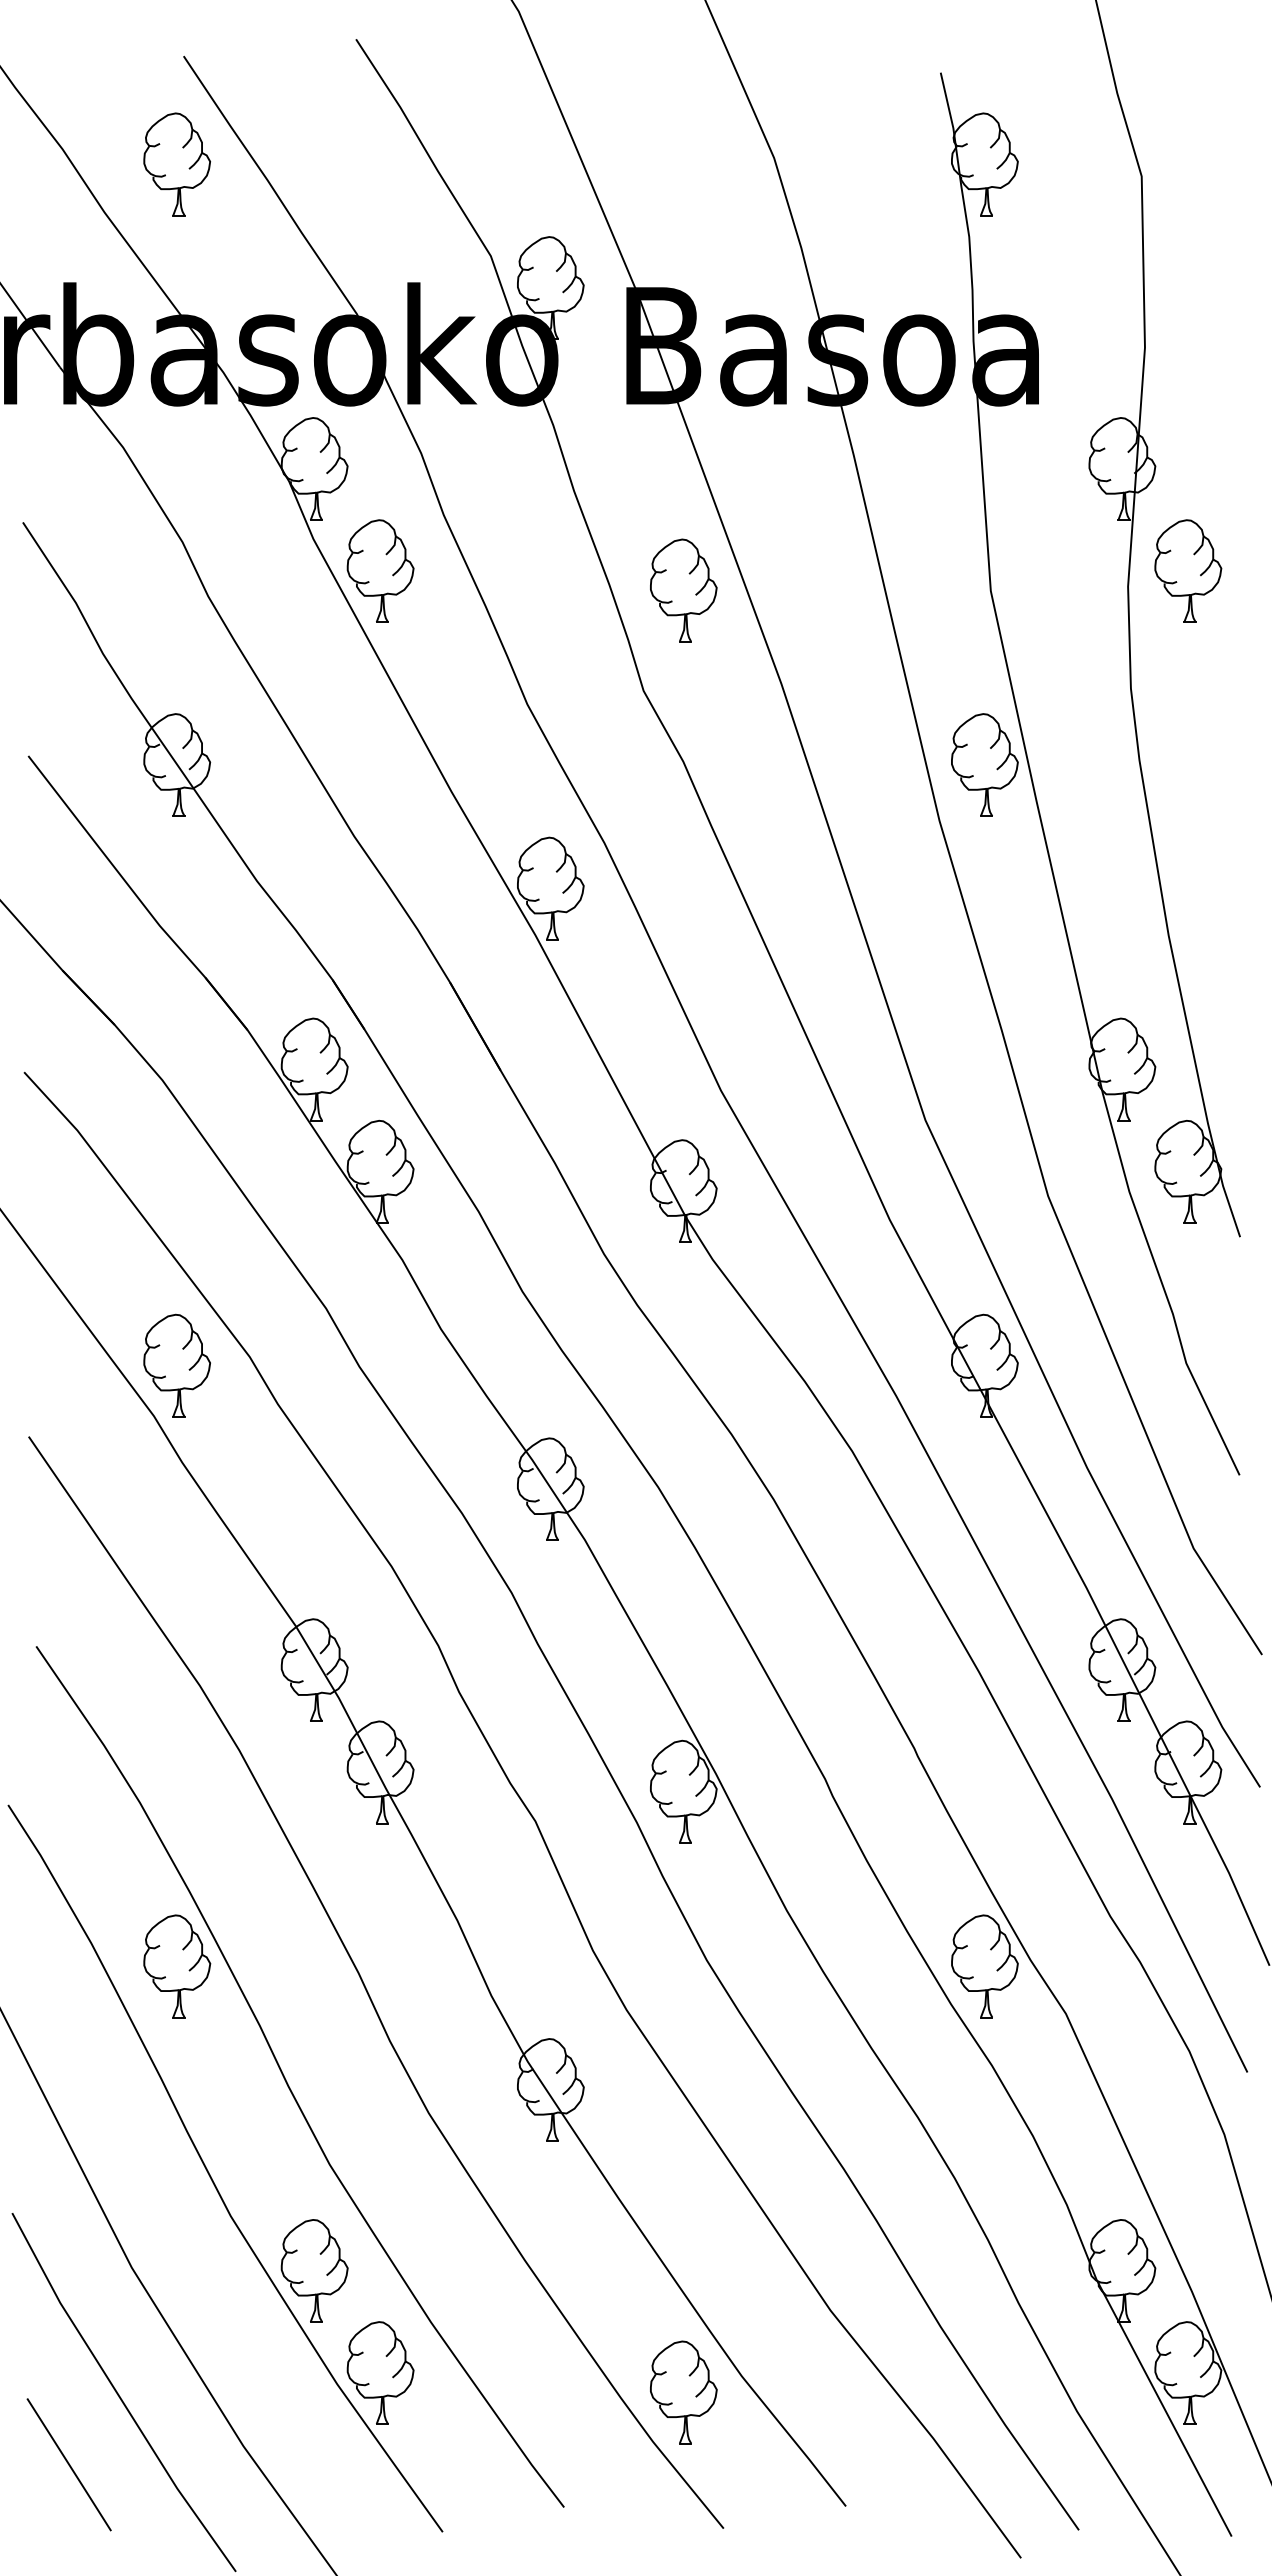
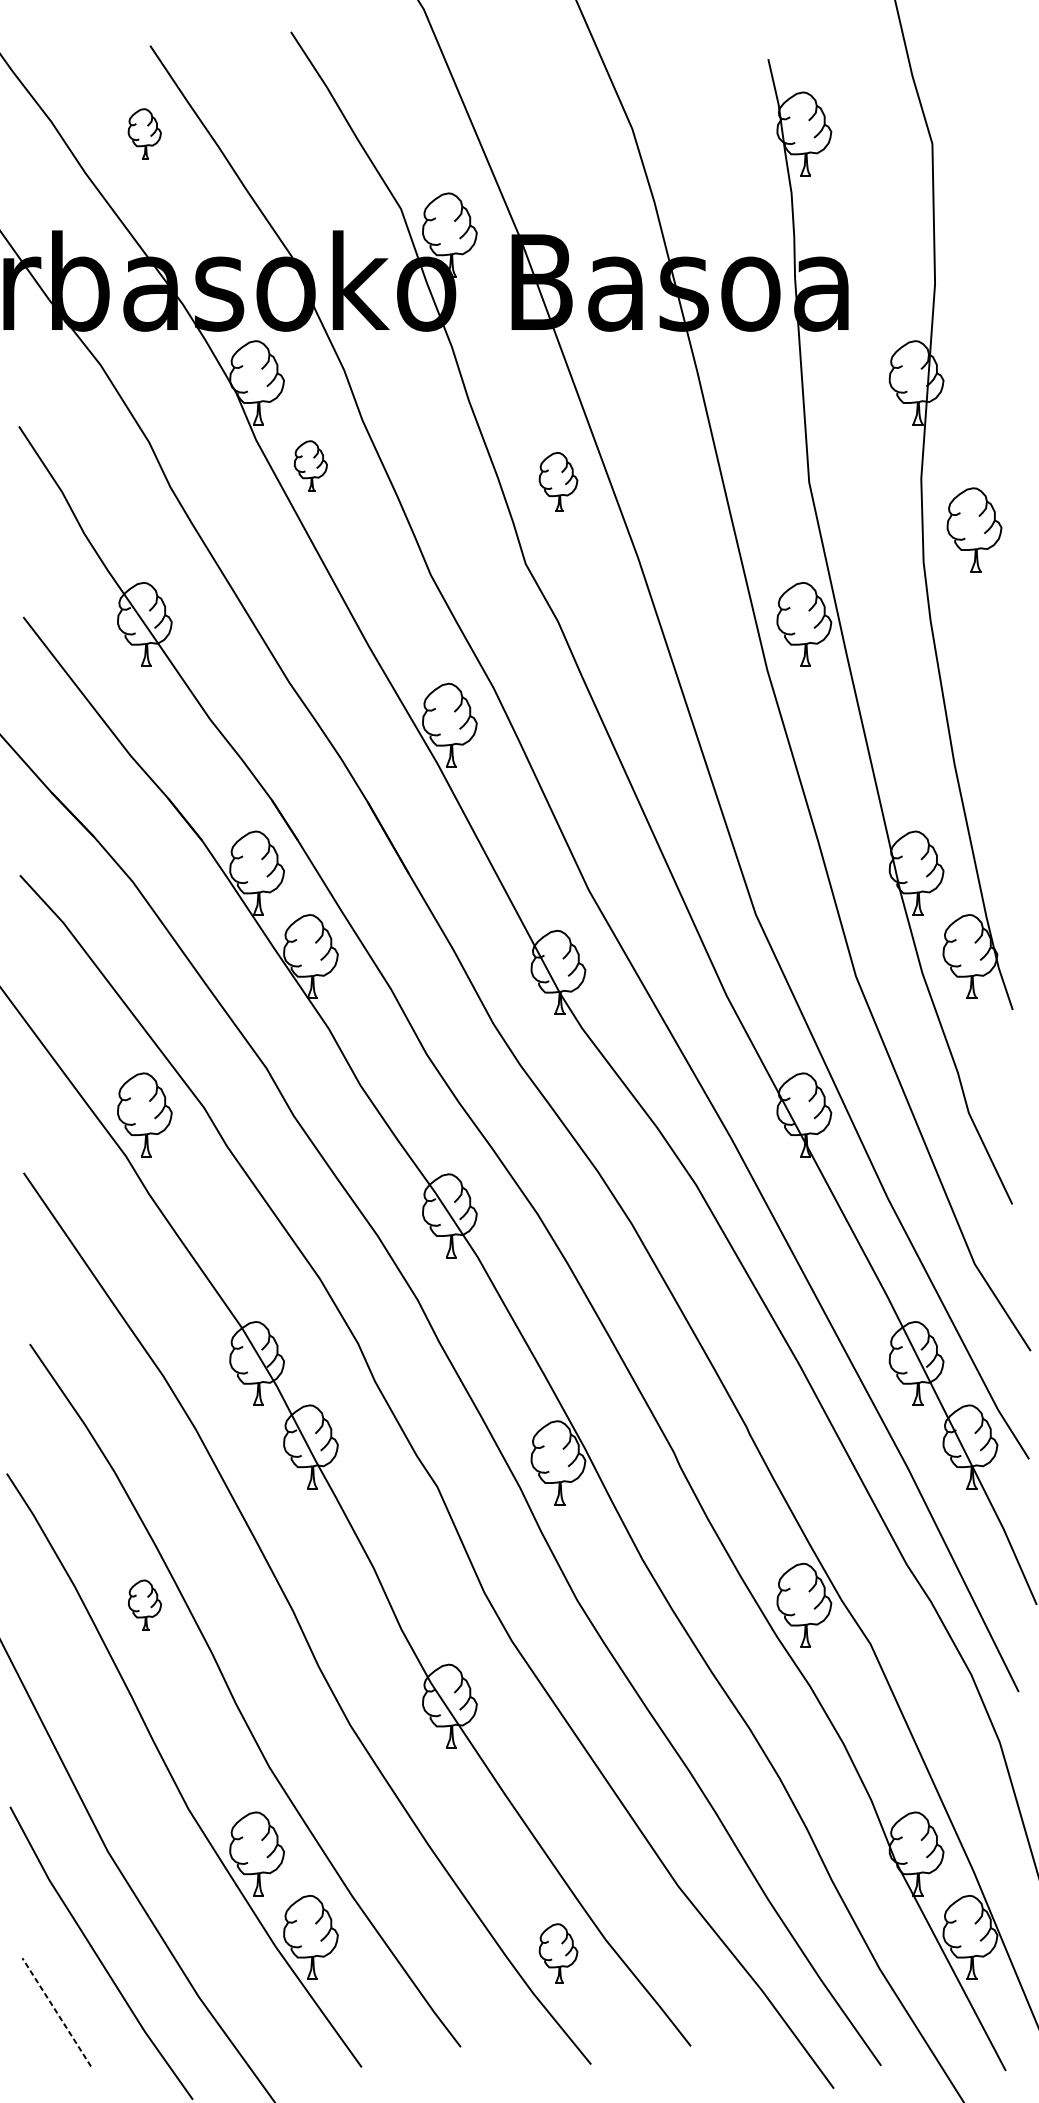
part: (176, 164) -> (144, 134), size x0.6
part: (380, 570) -> (310, 465), size x0.6
part: (1188, 570) -> (974, 529), moved
part: (683, 590) -> (558, 481), size x0.7
part: (177, 1966) -> (145, 1605), size x0.6
part: (683, 2392) -> (558, 1953), size x0.7
line: (69, 2465) -> (56, 2012), solid -> dashed

